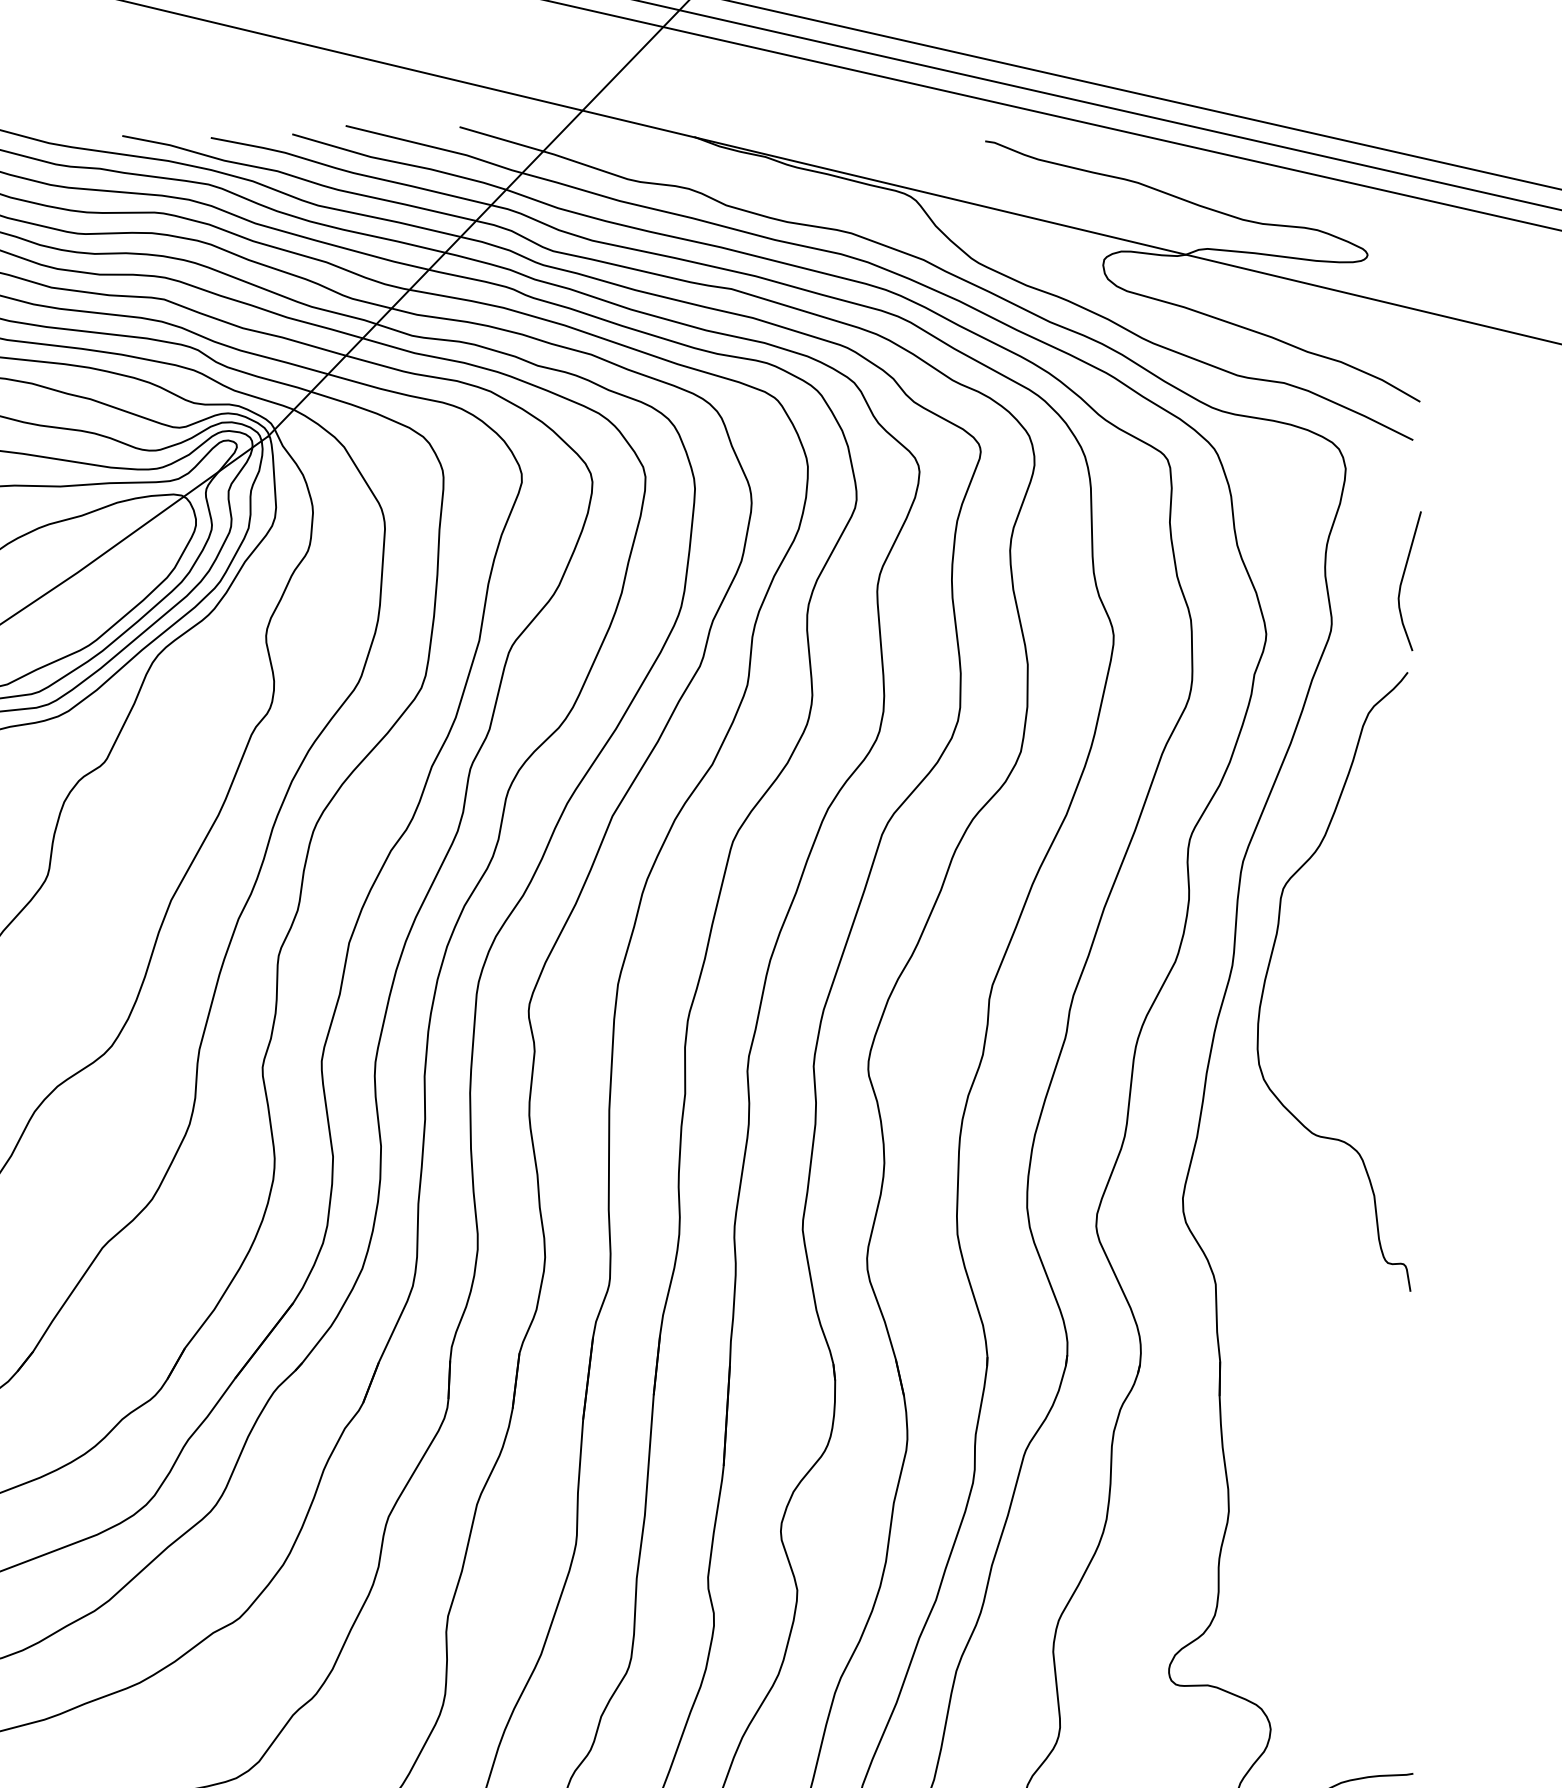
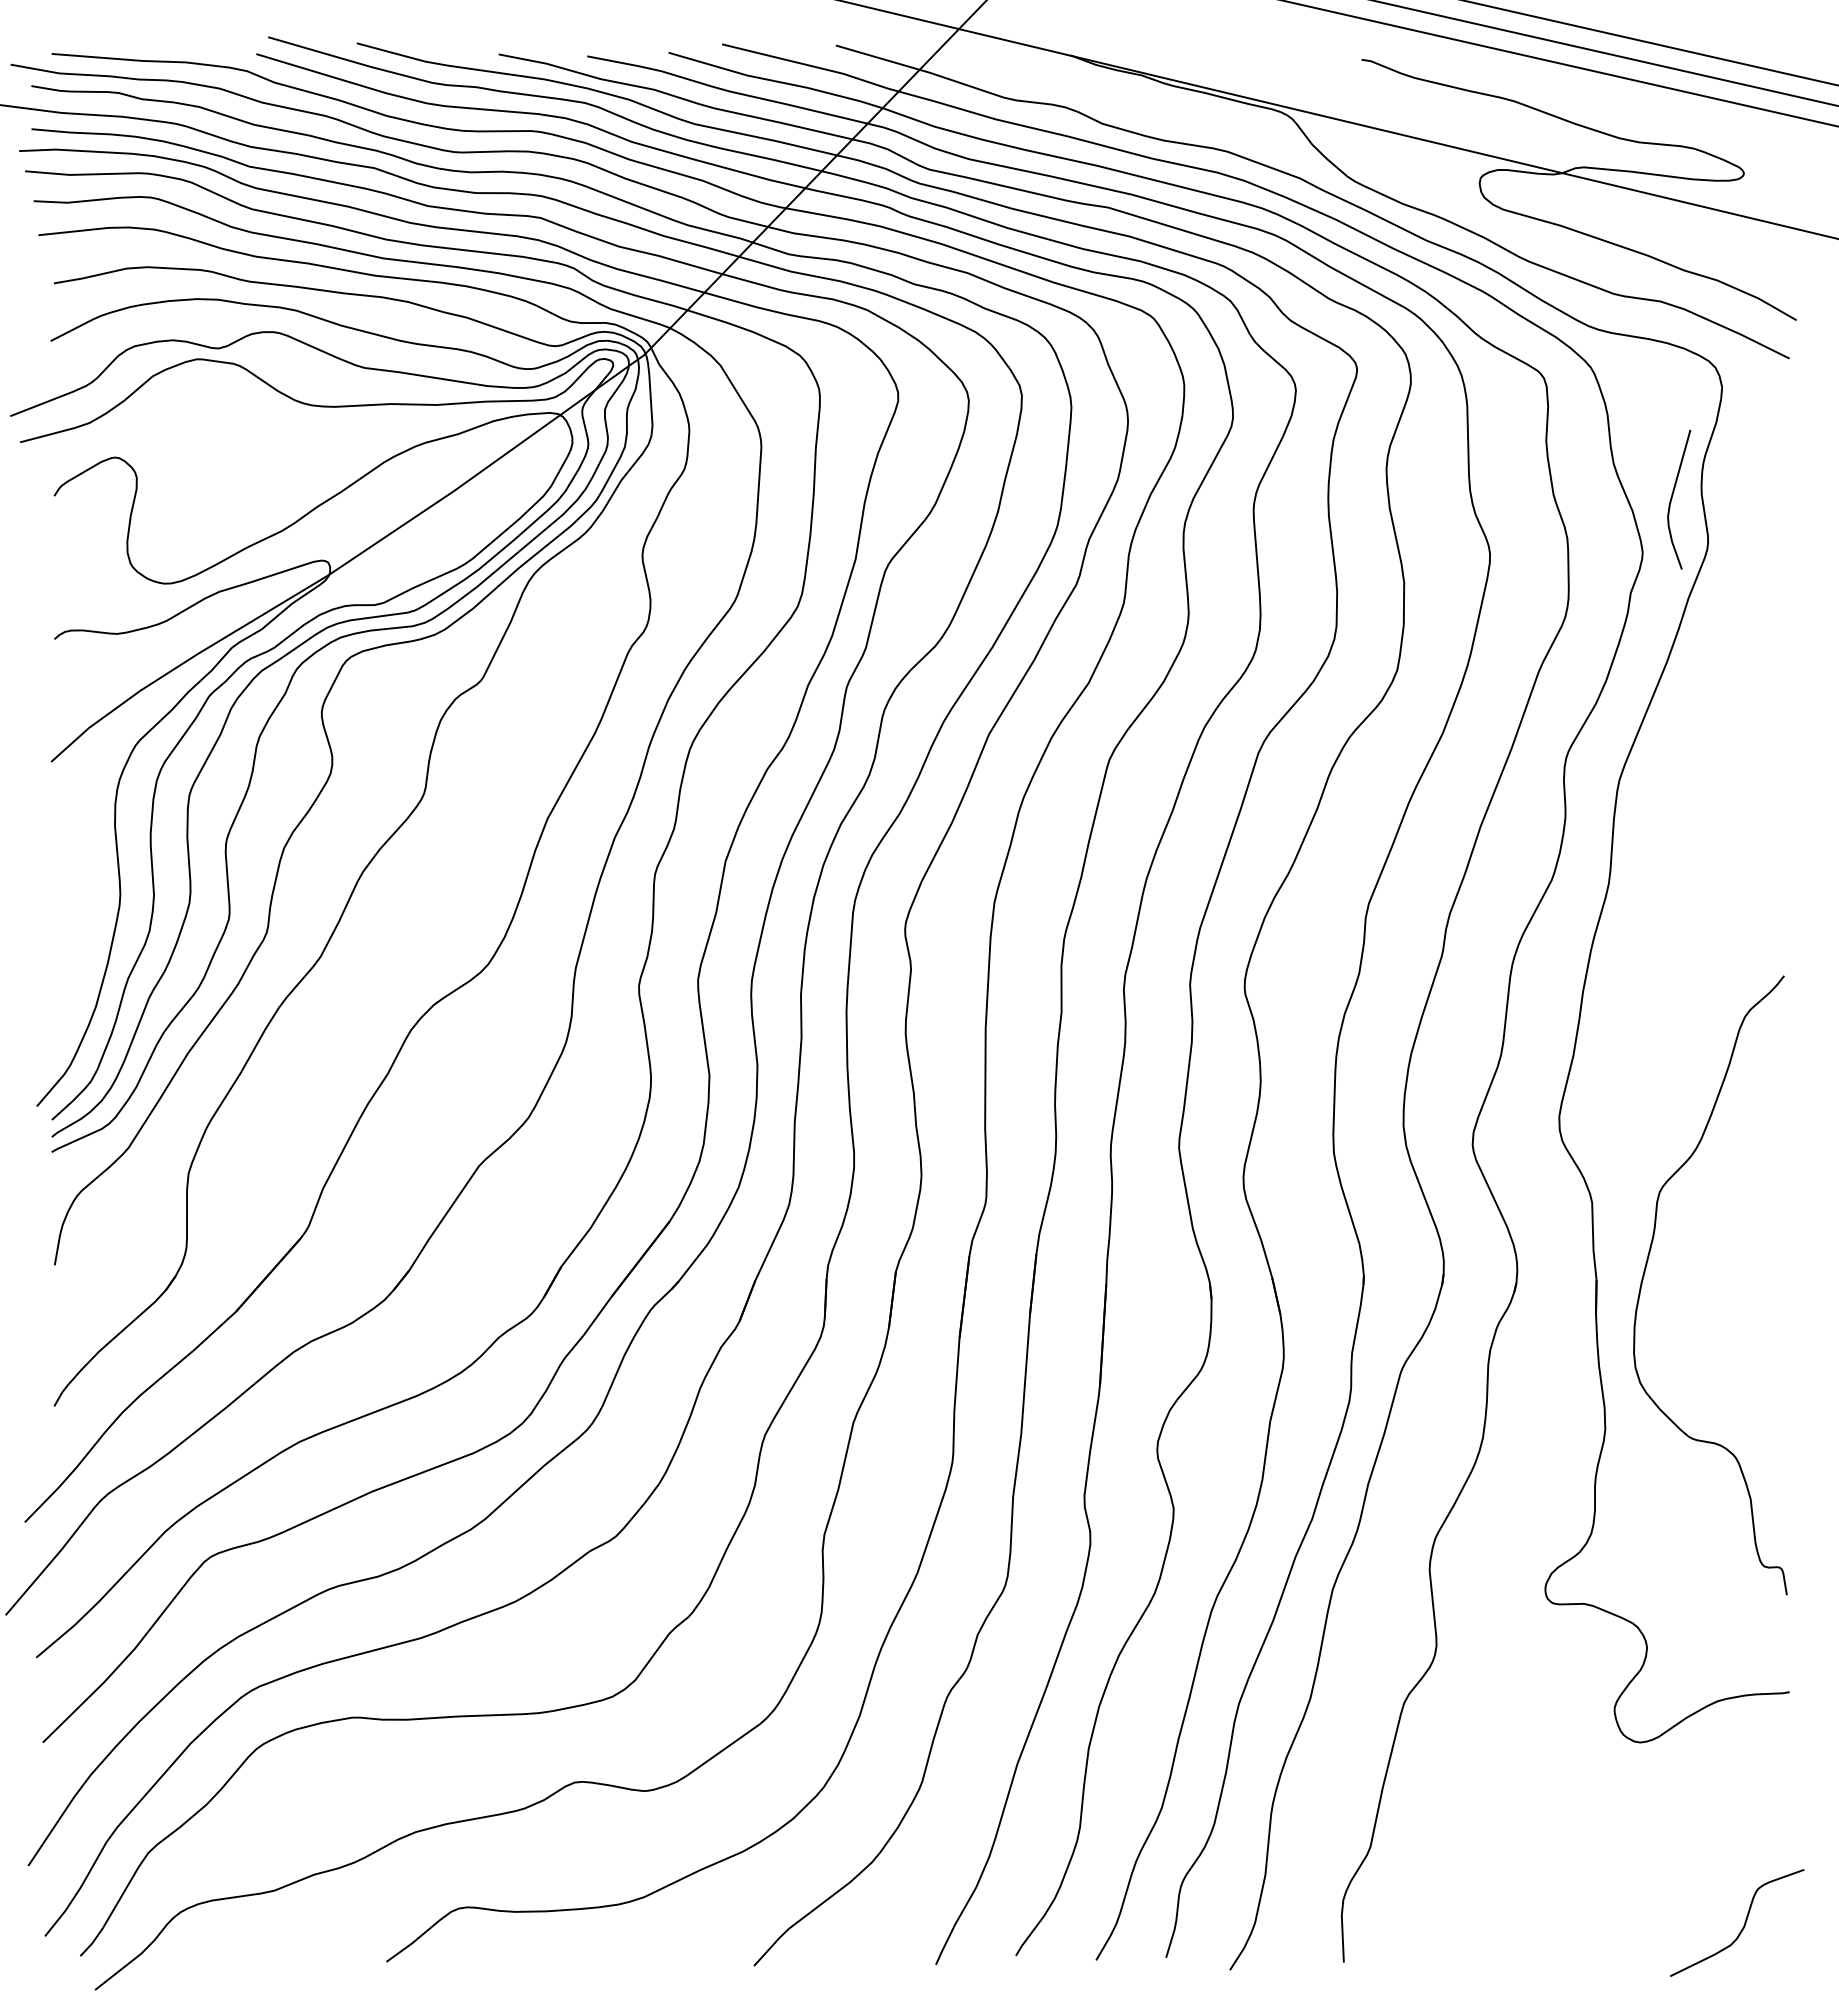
curve: (1403, 581) -> (1672, 499), moved
curve: (1270, 965) -> (1646, 1268), moved

